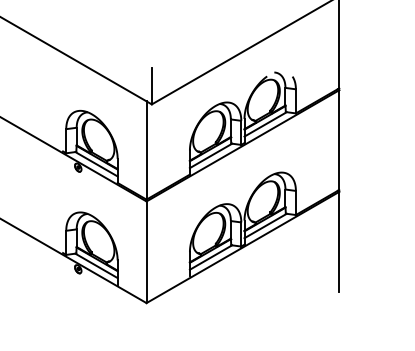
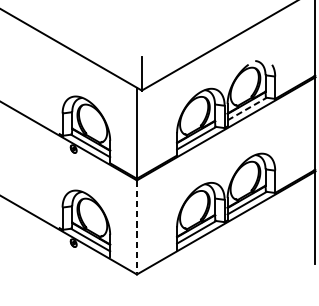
line: (266, 124) -> (247, 109), solid -> dashed
line: (146, 251) -> (136, 226), solid -> dashed

